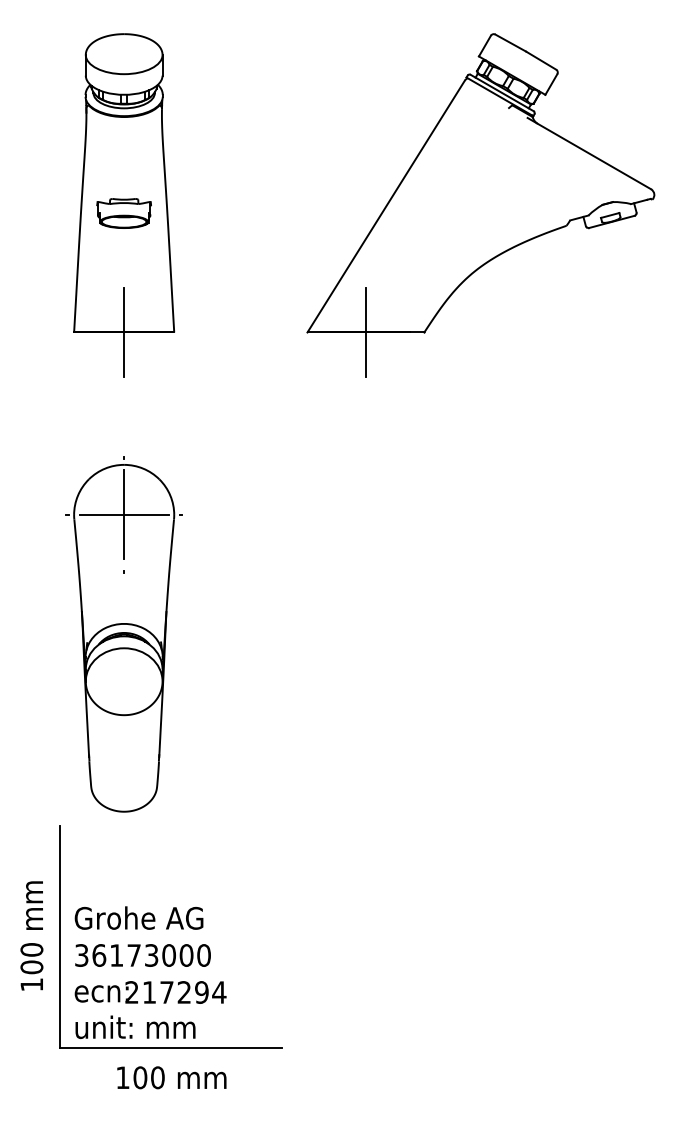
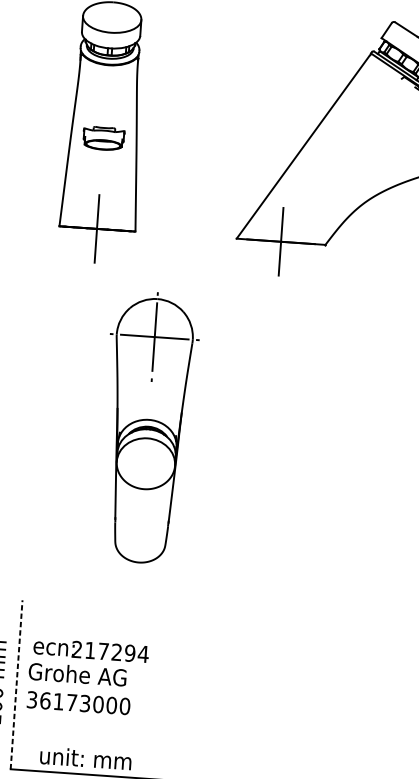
part: (123, 634) -> (147, 427), moved
line: (60, 936) -> (17, 684), solid -> dashed
text: (150, 992) -> (91, 650), moved
text: (135, 1026) -> (85, 757), moved

